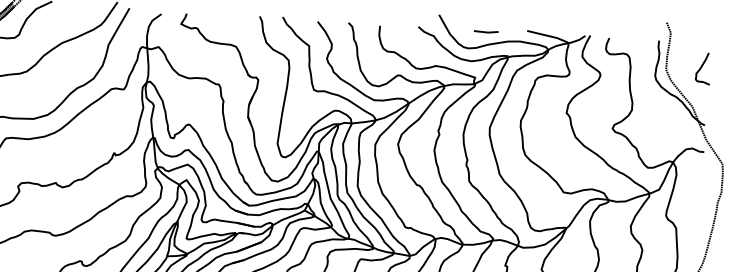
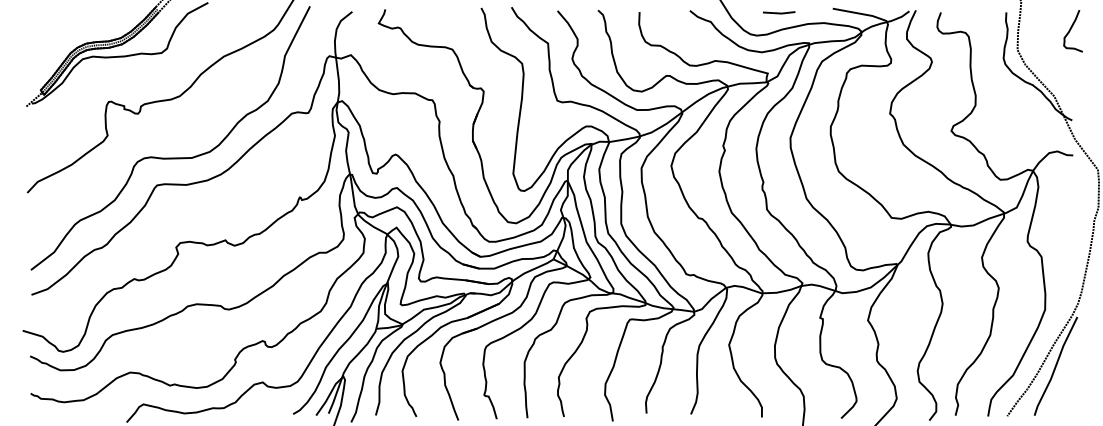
part: (702, 68) -> (1072, 31), moved

